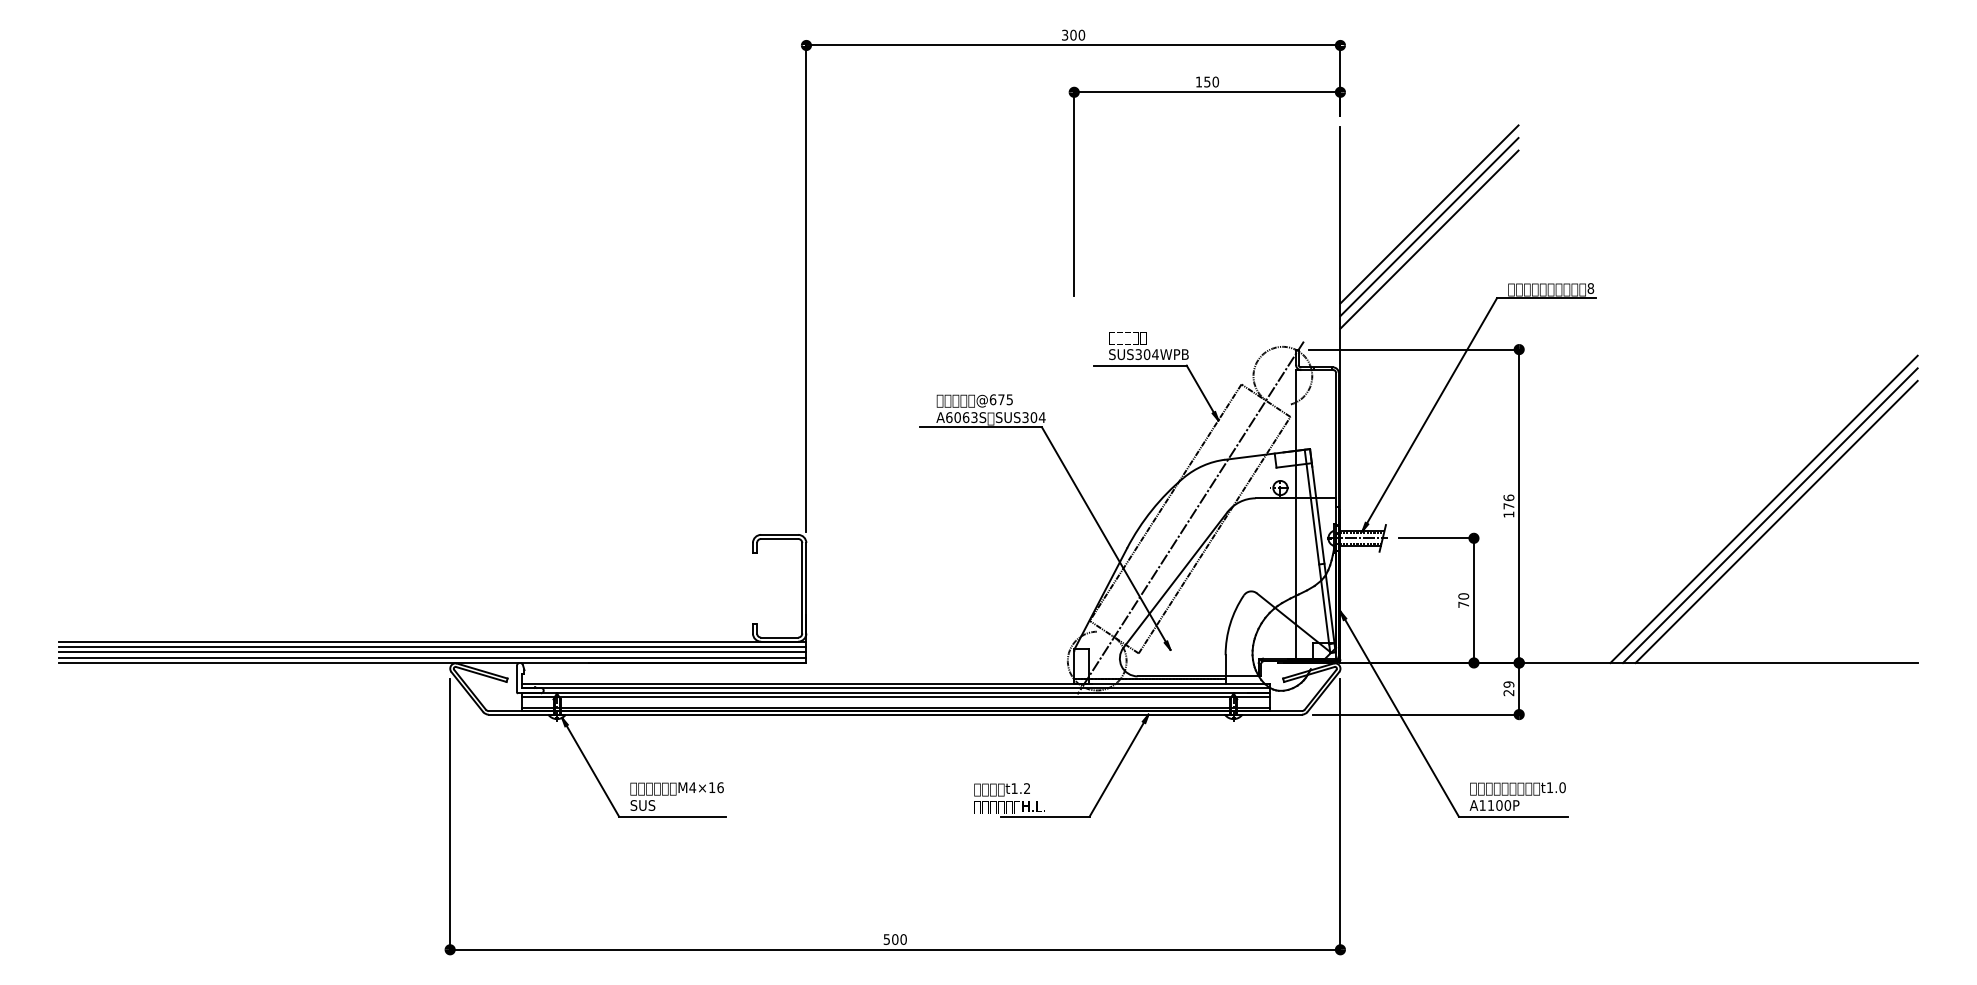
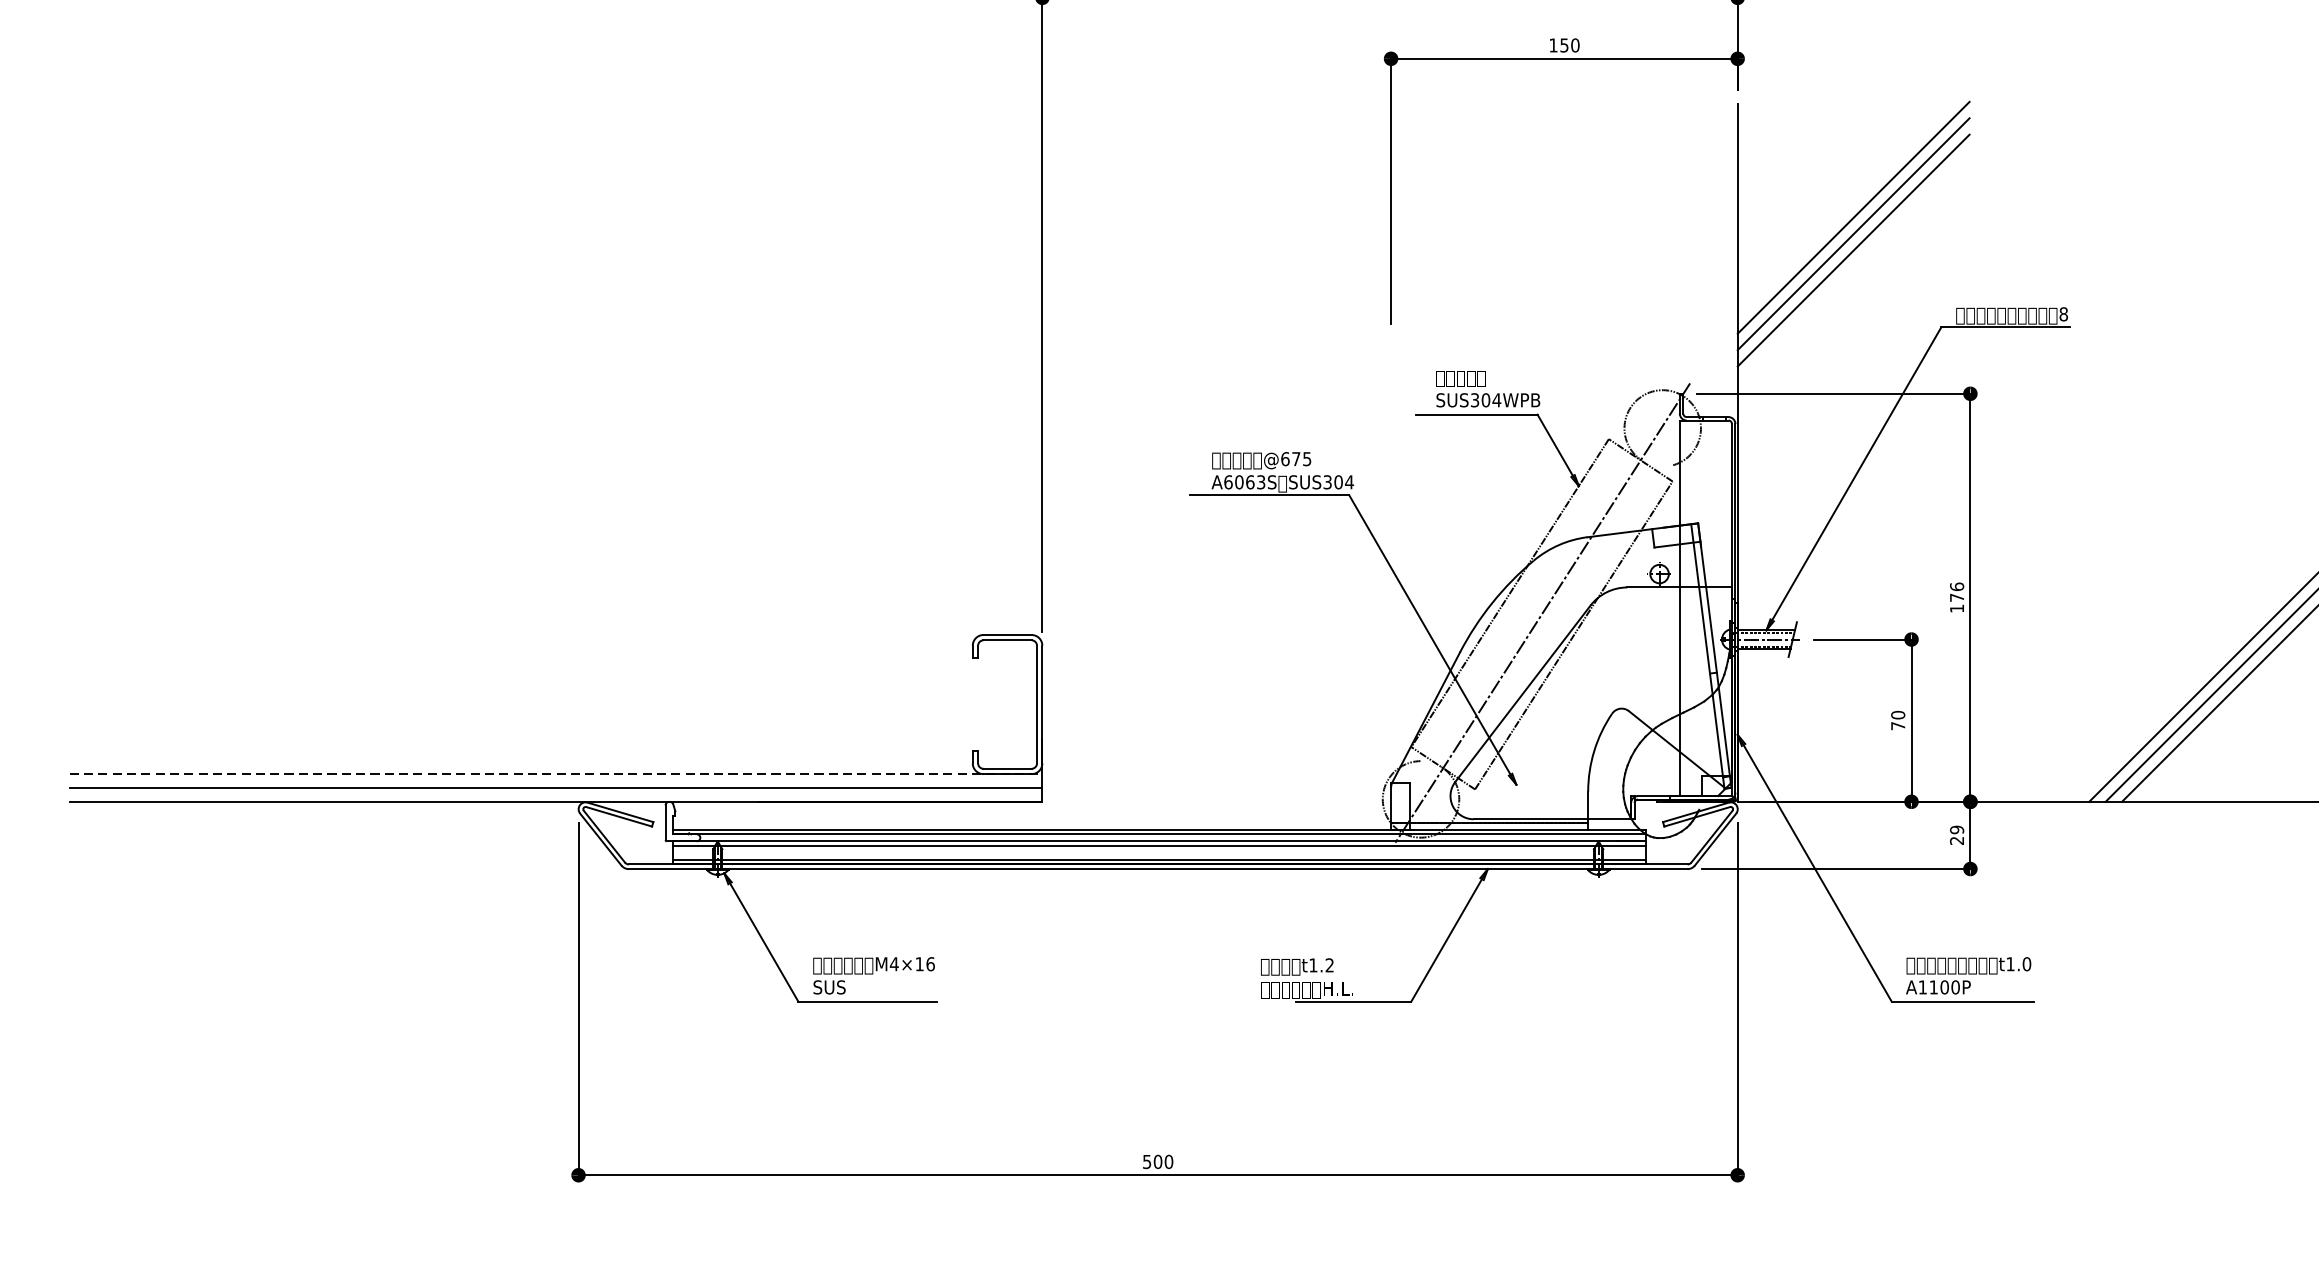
line: (432, 641) -> (555, 773), solid -> dashed
line: (432, 647) -> (555, 781), removed
line: (432, 657) -> (555, 794), removed

